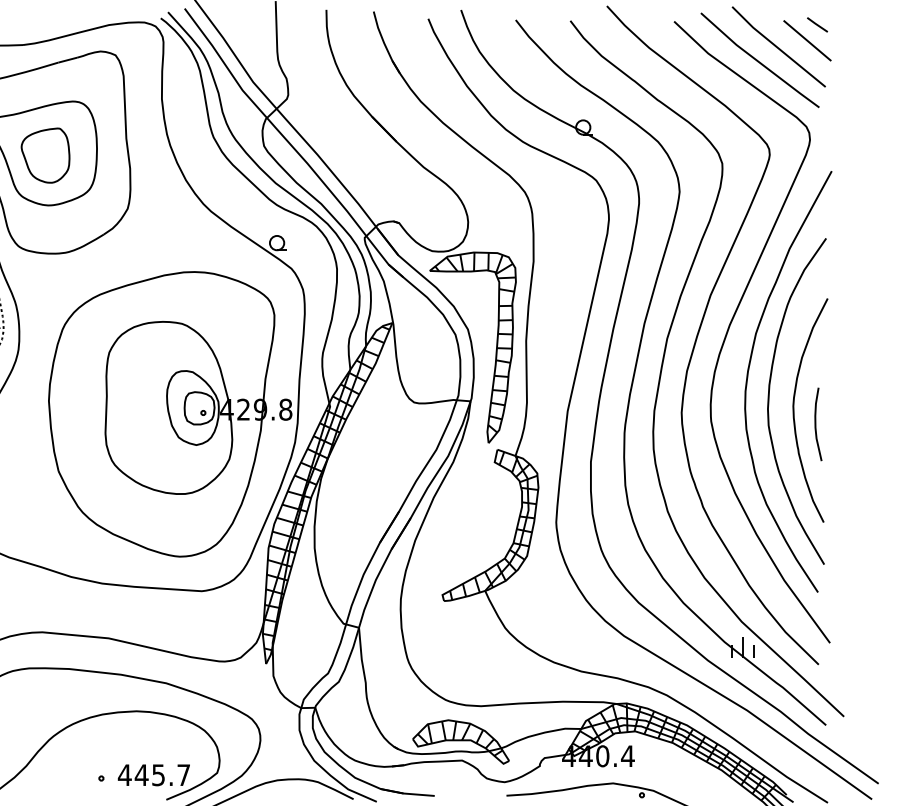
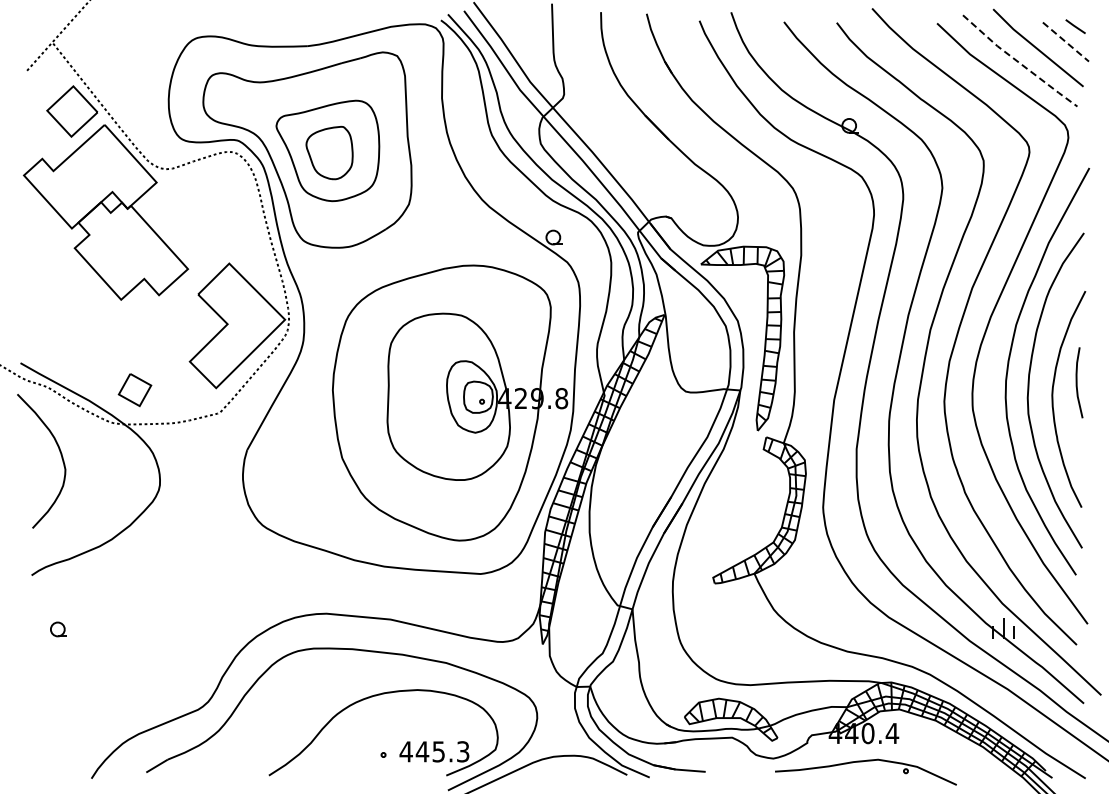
line: (808, 41) -> (1066, 42), solid -> dashed
line: (759, 61) -> (1019, 62), solid -> dashed
curve: (816, 424) -> (1077, 382), moved
text: (184, 774) -> (463, 751), 445.7 -> 445.3

